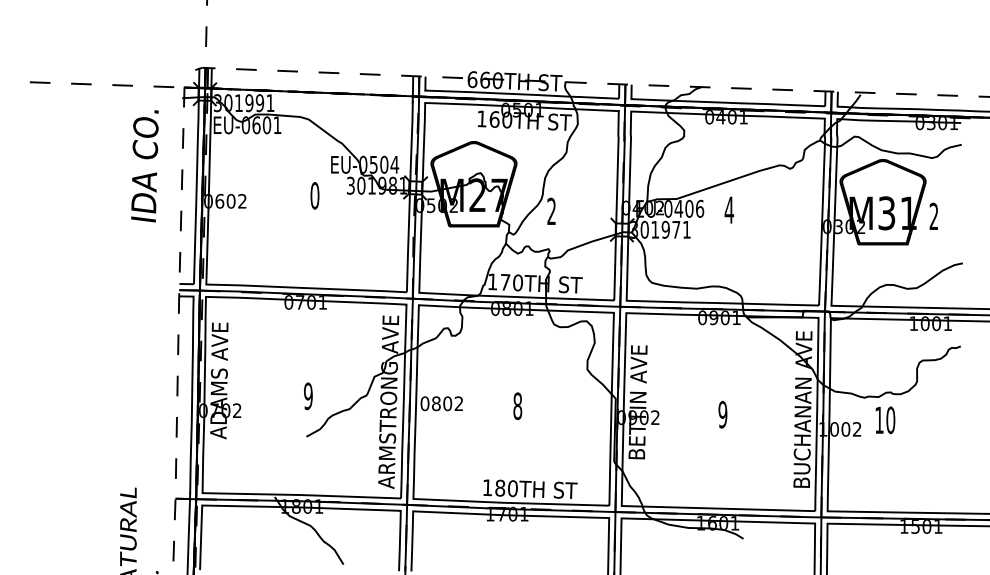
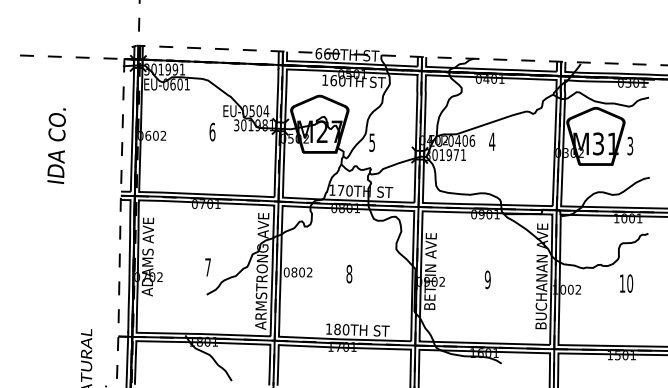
text: (144, 165) -> (56, 145), moved
text: (314, 194) -> (212, 131), 0 -> 6
text: (550, 211) -> (371, 142), 2 -> 5
text: (934, 217) -> (630, 146), 2 -> 3
text: (307, 396) -> (207, 267), 9 -> 7
text: (885, 420) -> (626, 283), moved

